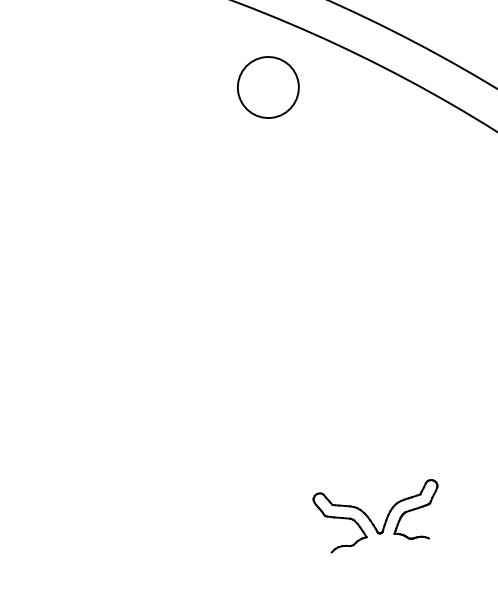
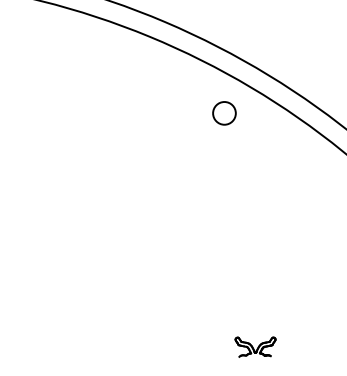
circle: (268, 87) -> (224, 113), size x0.7
part: (378, 517) -> (255, 347), size x0.6

